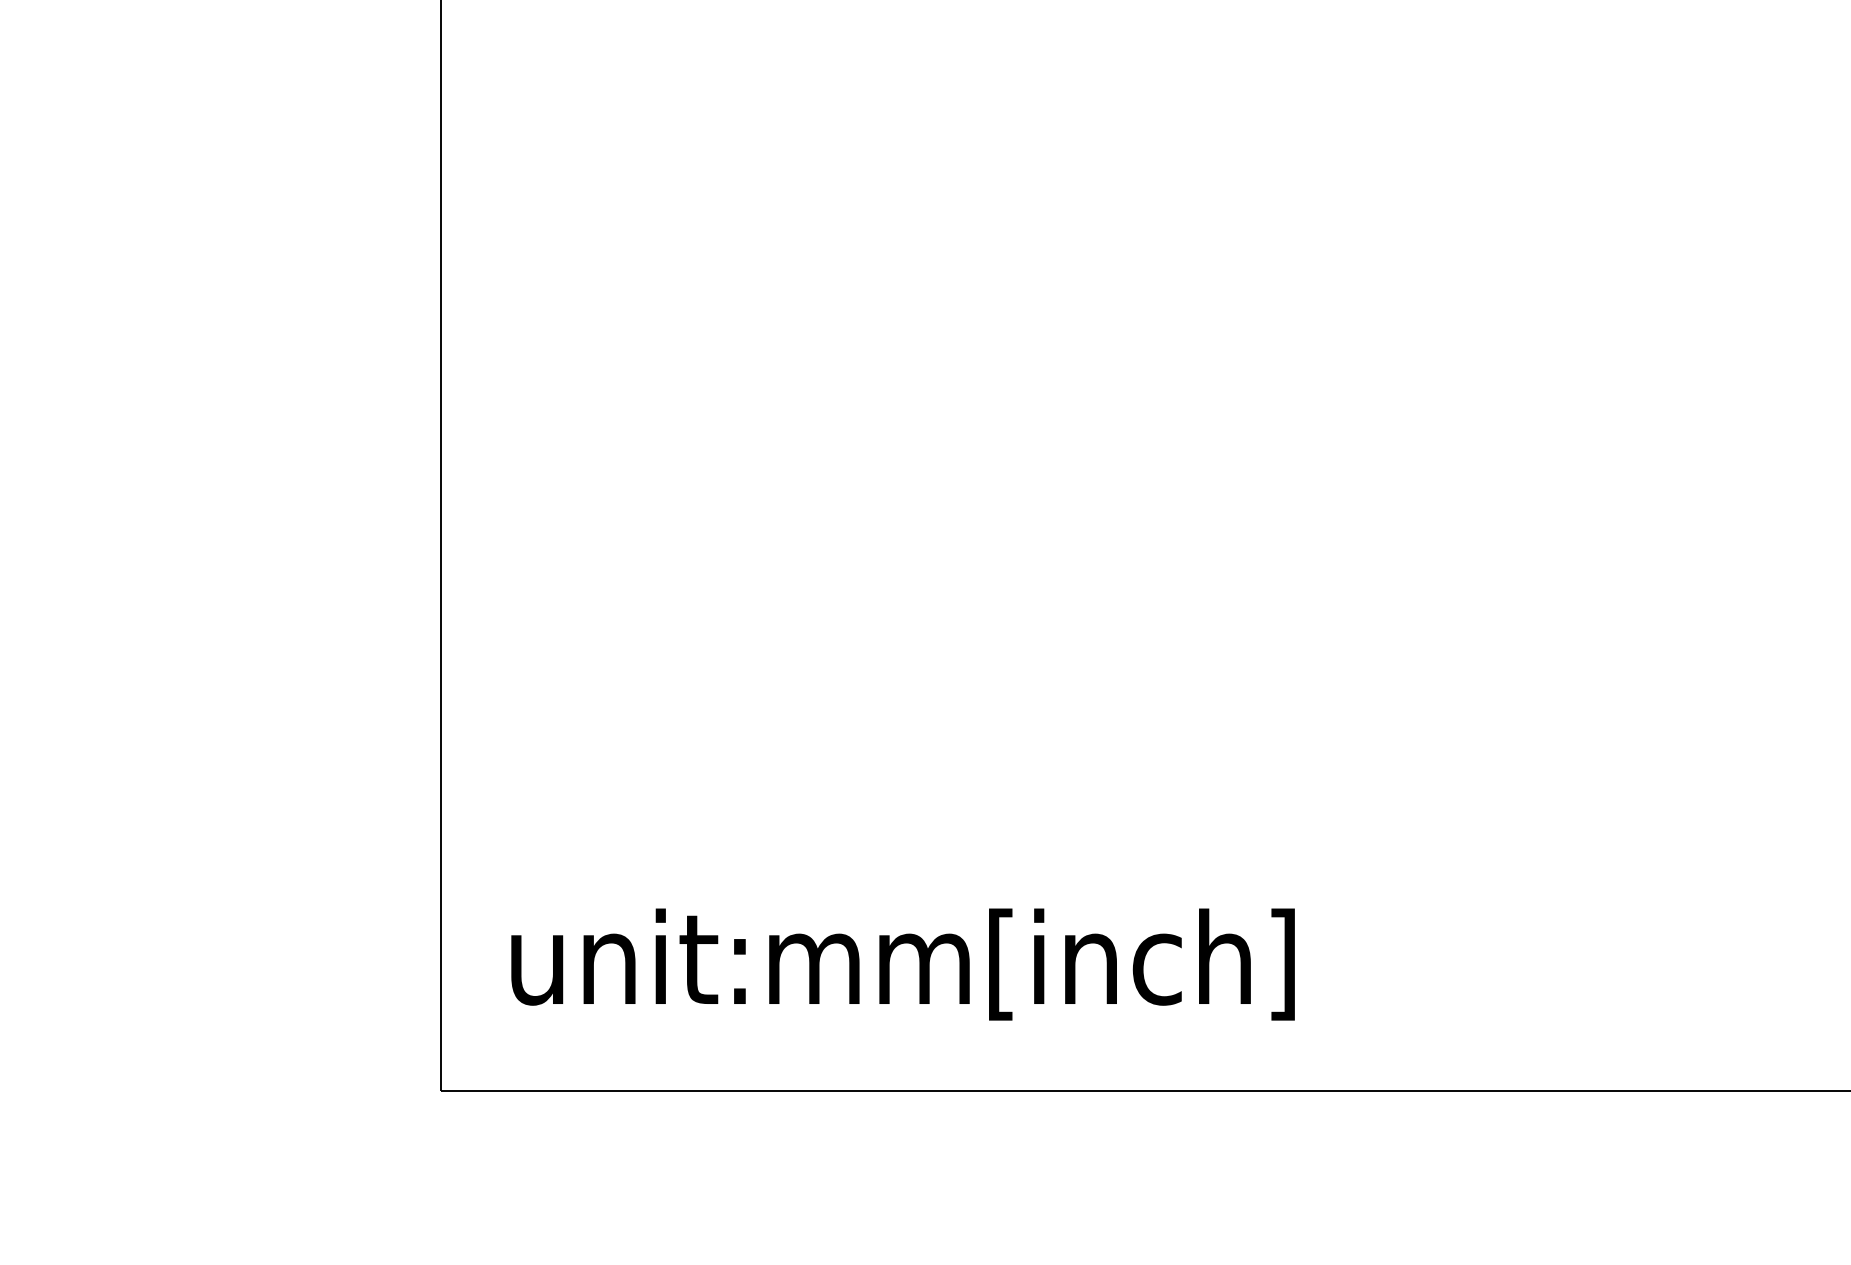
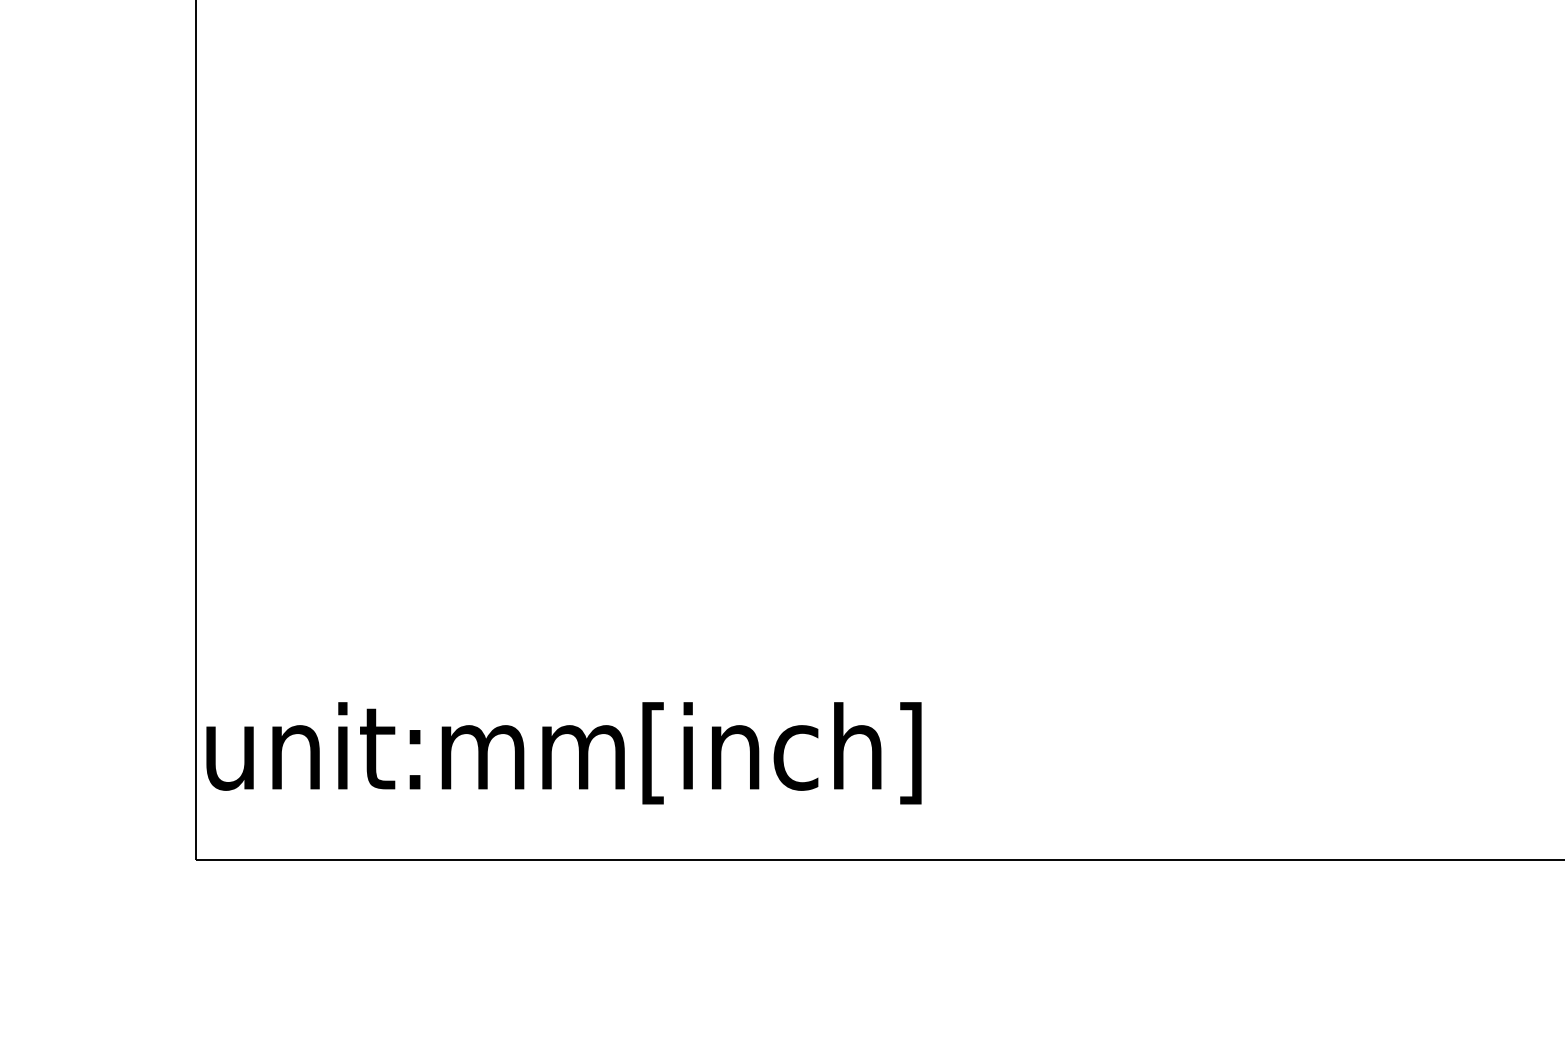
text: (902, 964) -> (563, 753), moved

